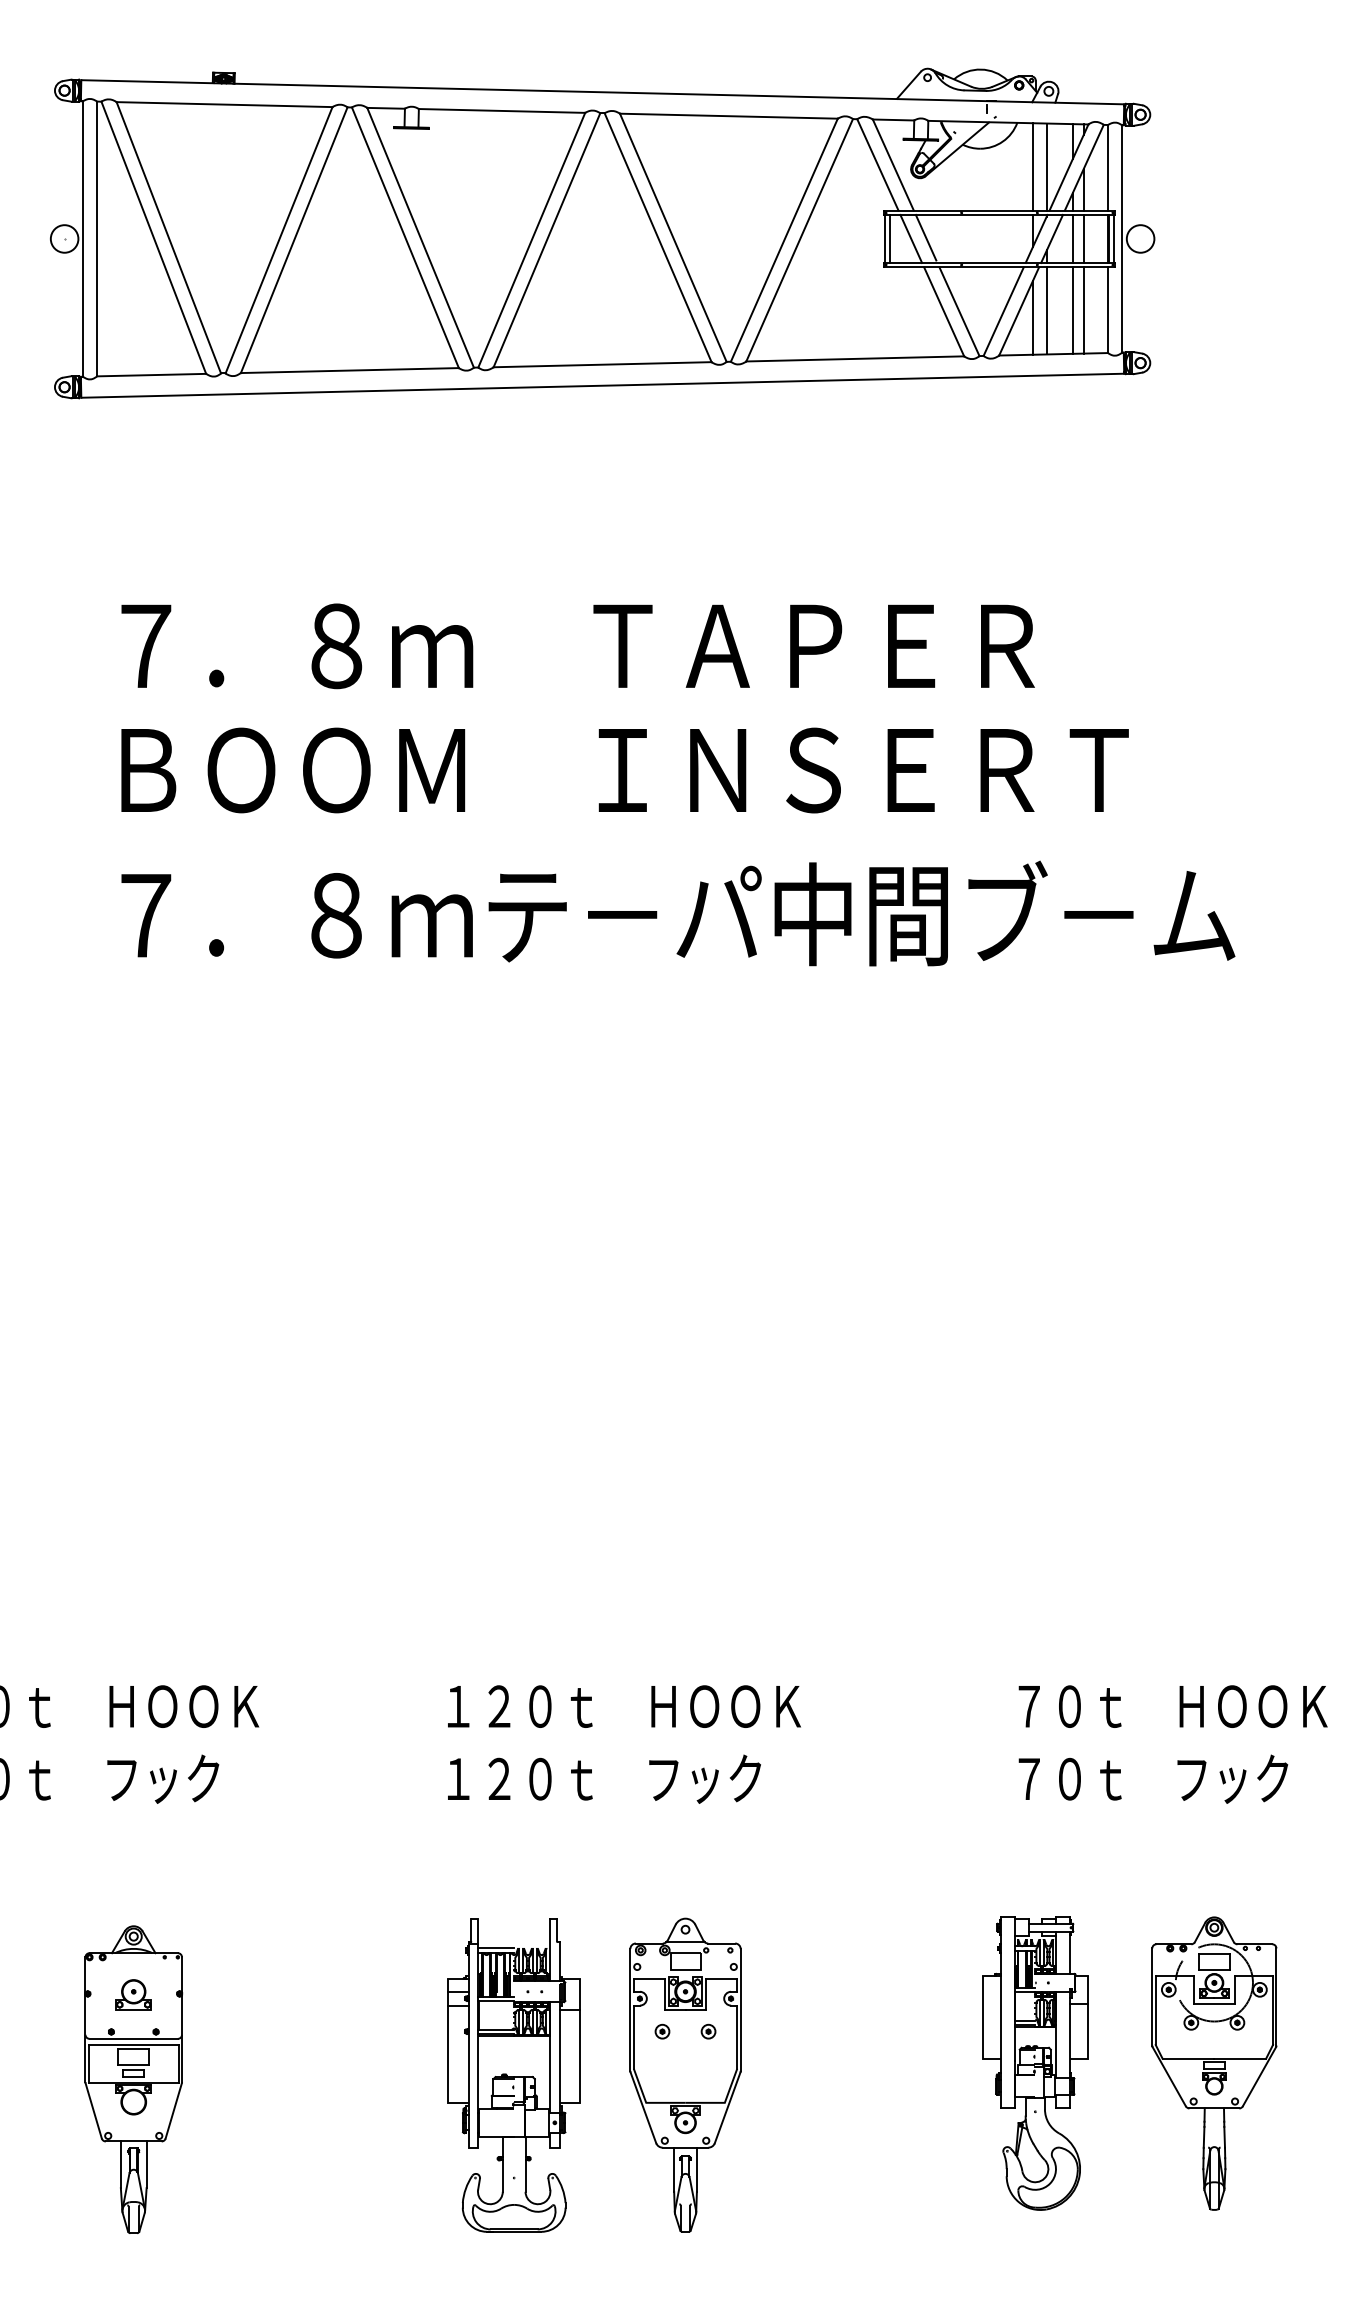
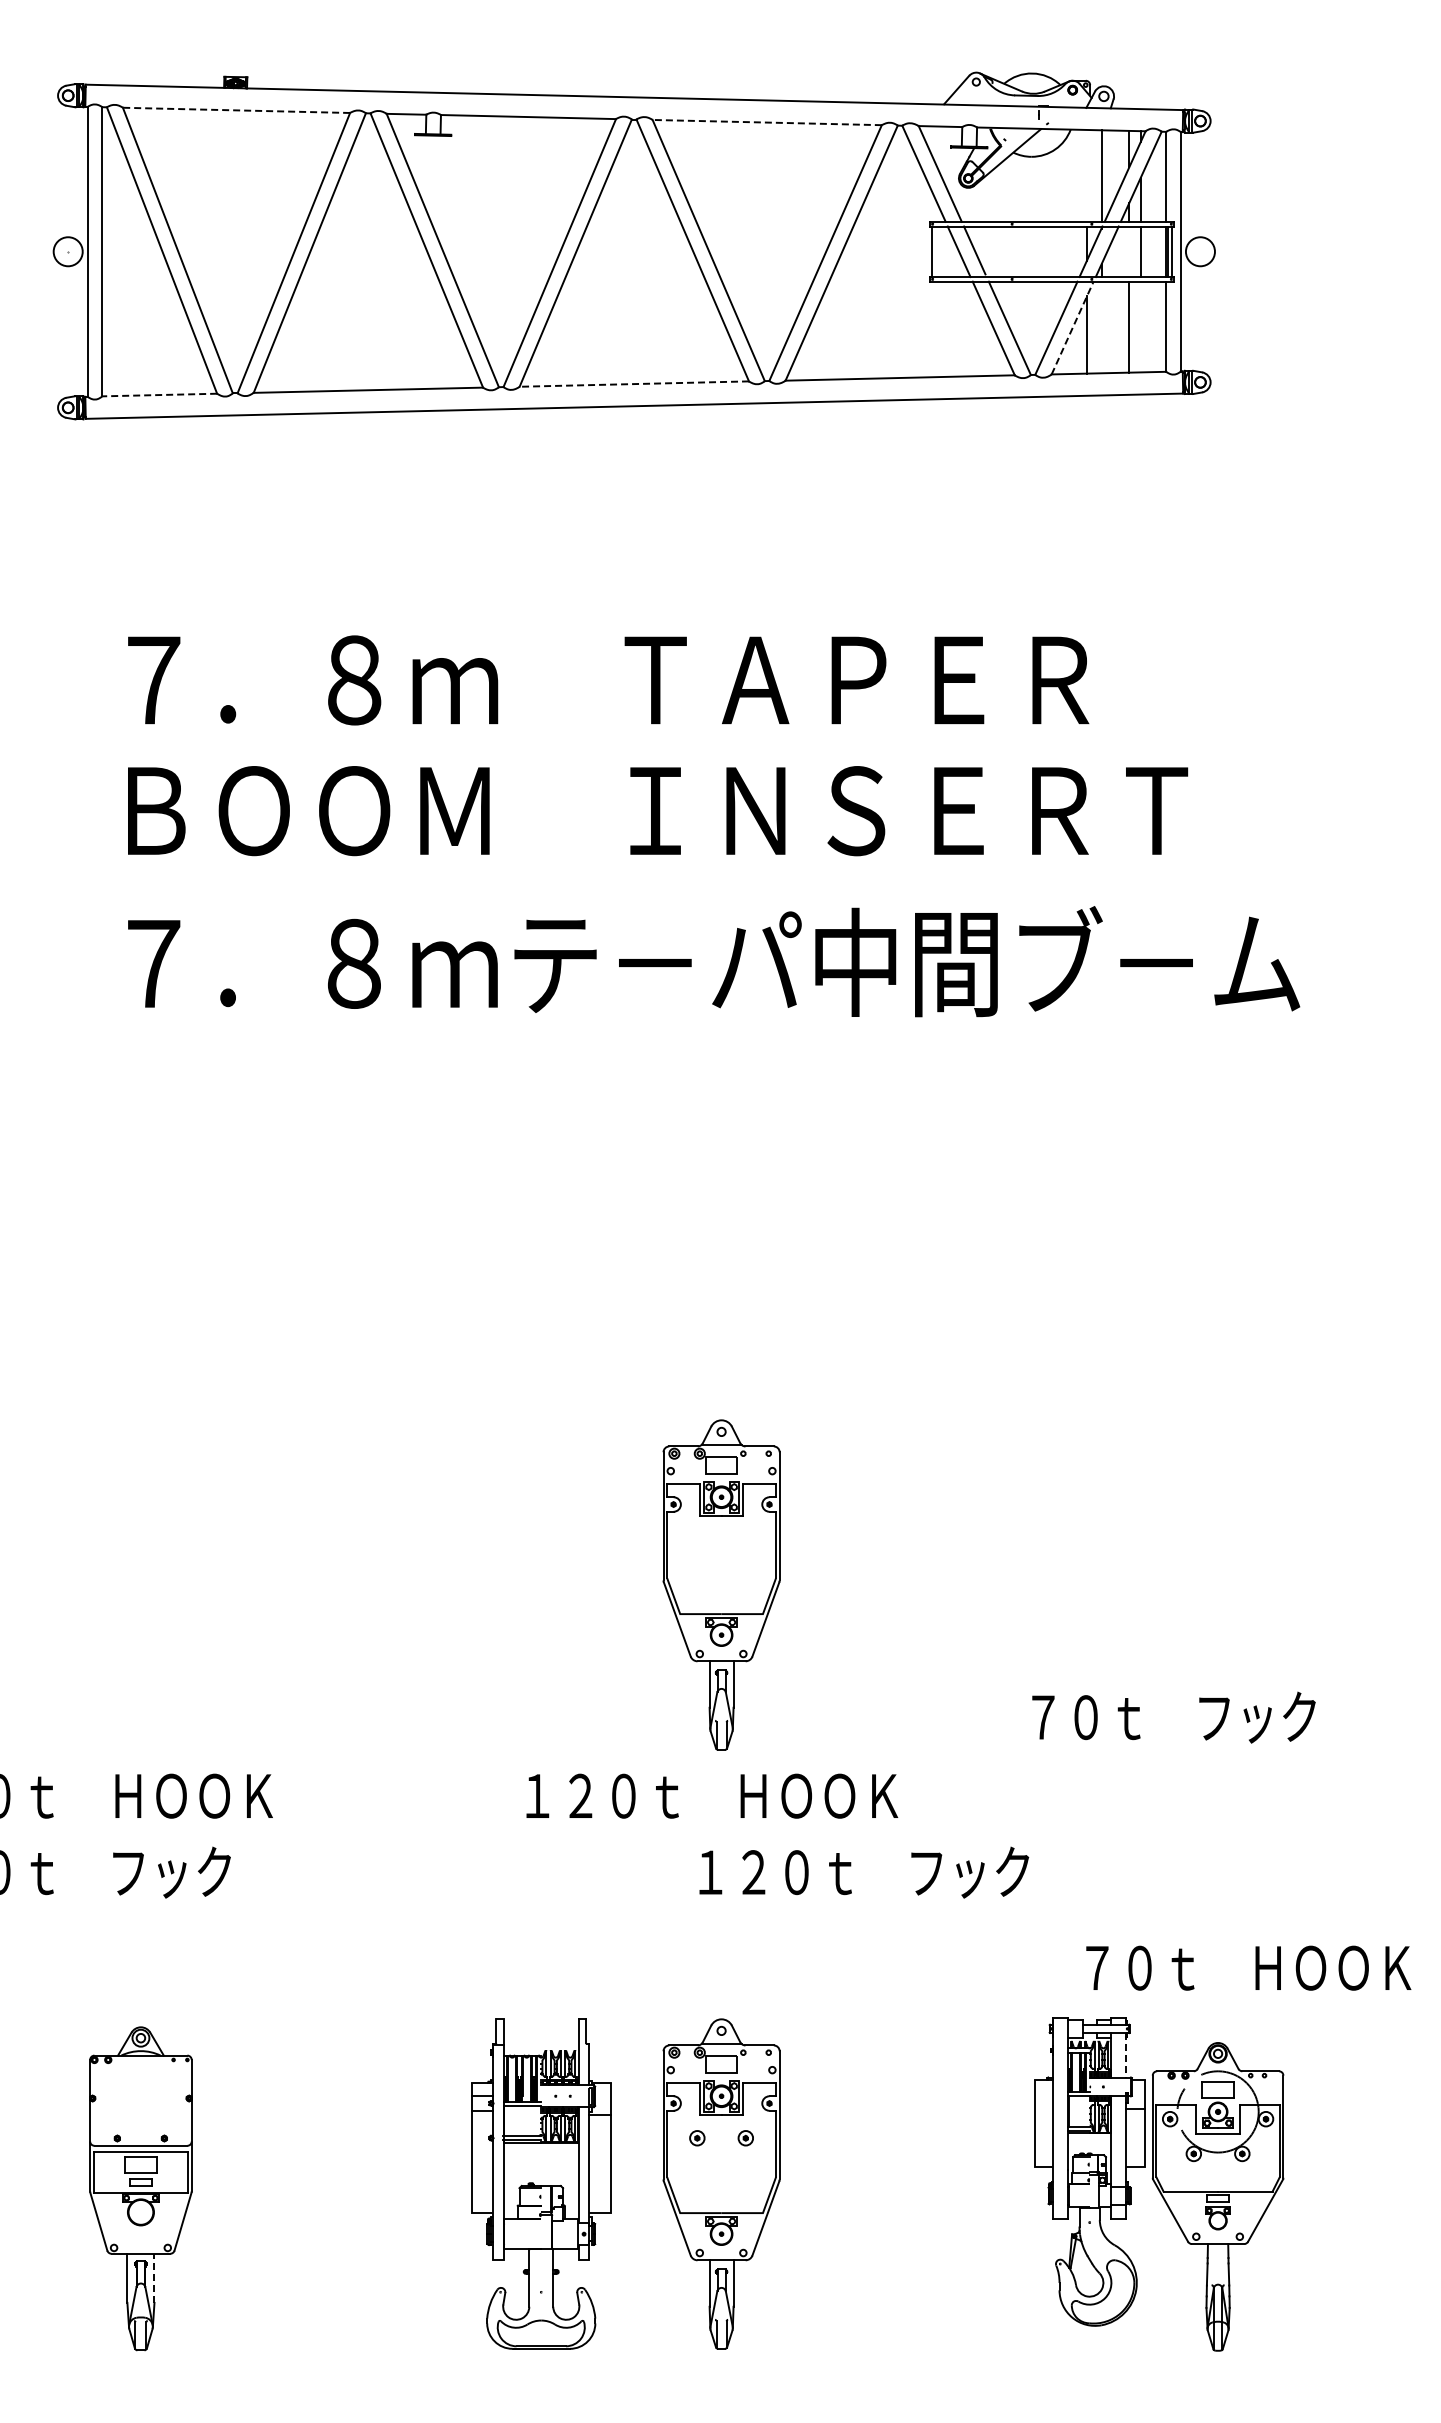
line: (224, 104) -> (236, 110), solid -> dashed
line: (729, 116) -> (767, 122), solid -> dashed
line: (1033, 166) -> (1087, 175), removed
line: (889, 238) -> (936, 251), removed
line: (1073, 238) -> (1129, 251), removed
line: (1083, 309) -> (1140, 326), removed
line: (1046, 310) -> (1101, 327), removed
line: (1019, 311) -> (1072, 328), solid -> dashed
line: (602, 365) -> (634, 384), solid -> dashed
line: (151, 375) -> (159, 395), solid -> dashed
part: (685, 1505) -> (721, 1584), added
text: (624, 1705) -> (712, 1795), moved
text: (1172, 1705) -> (1248, 1967), moved
text: (604, 1779) -> (864, 1872), moved
text: (1152, 1779) -> (1173, 1717), moved
line: (496, 1947) -> (522, 2049), removed
line: (1069, 1953) -> (1125, 2055), solid -> dashed
part: (133, 1994) -> (140, 2099), removed
part: (1213, 2063) -> (1217, 2196), moved
line: (146, 2164) -> (154, 2278), solid -> dashed

